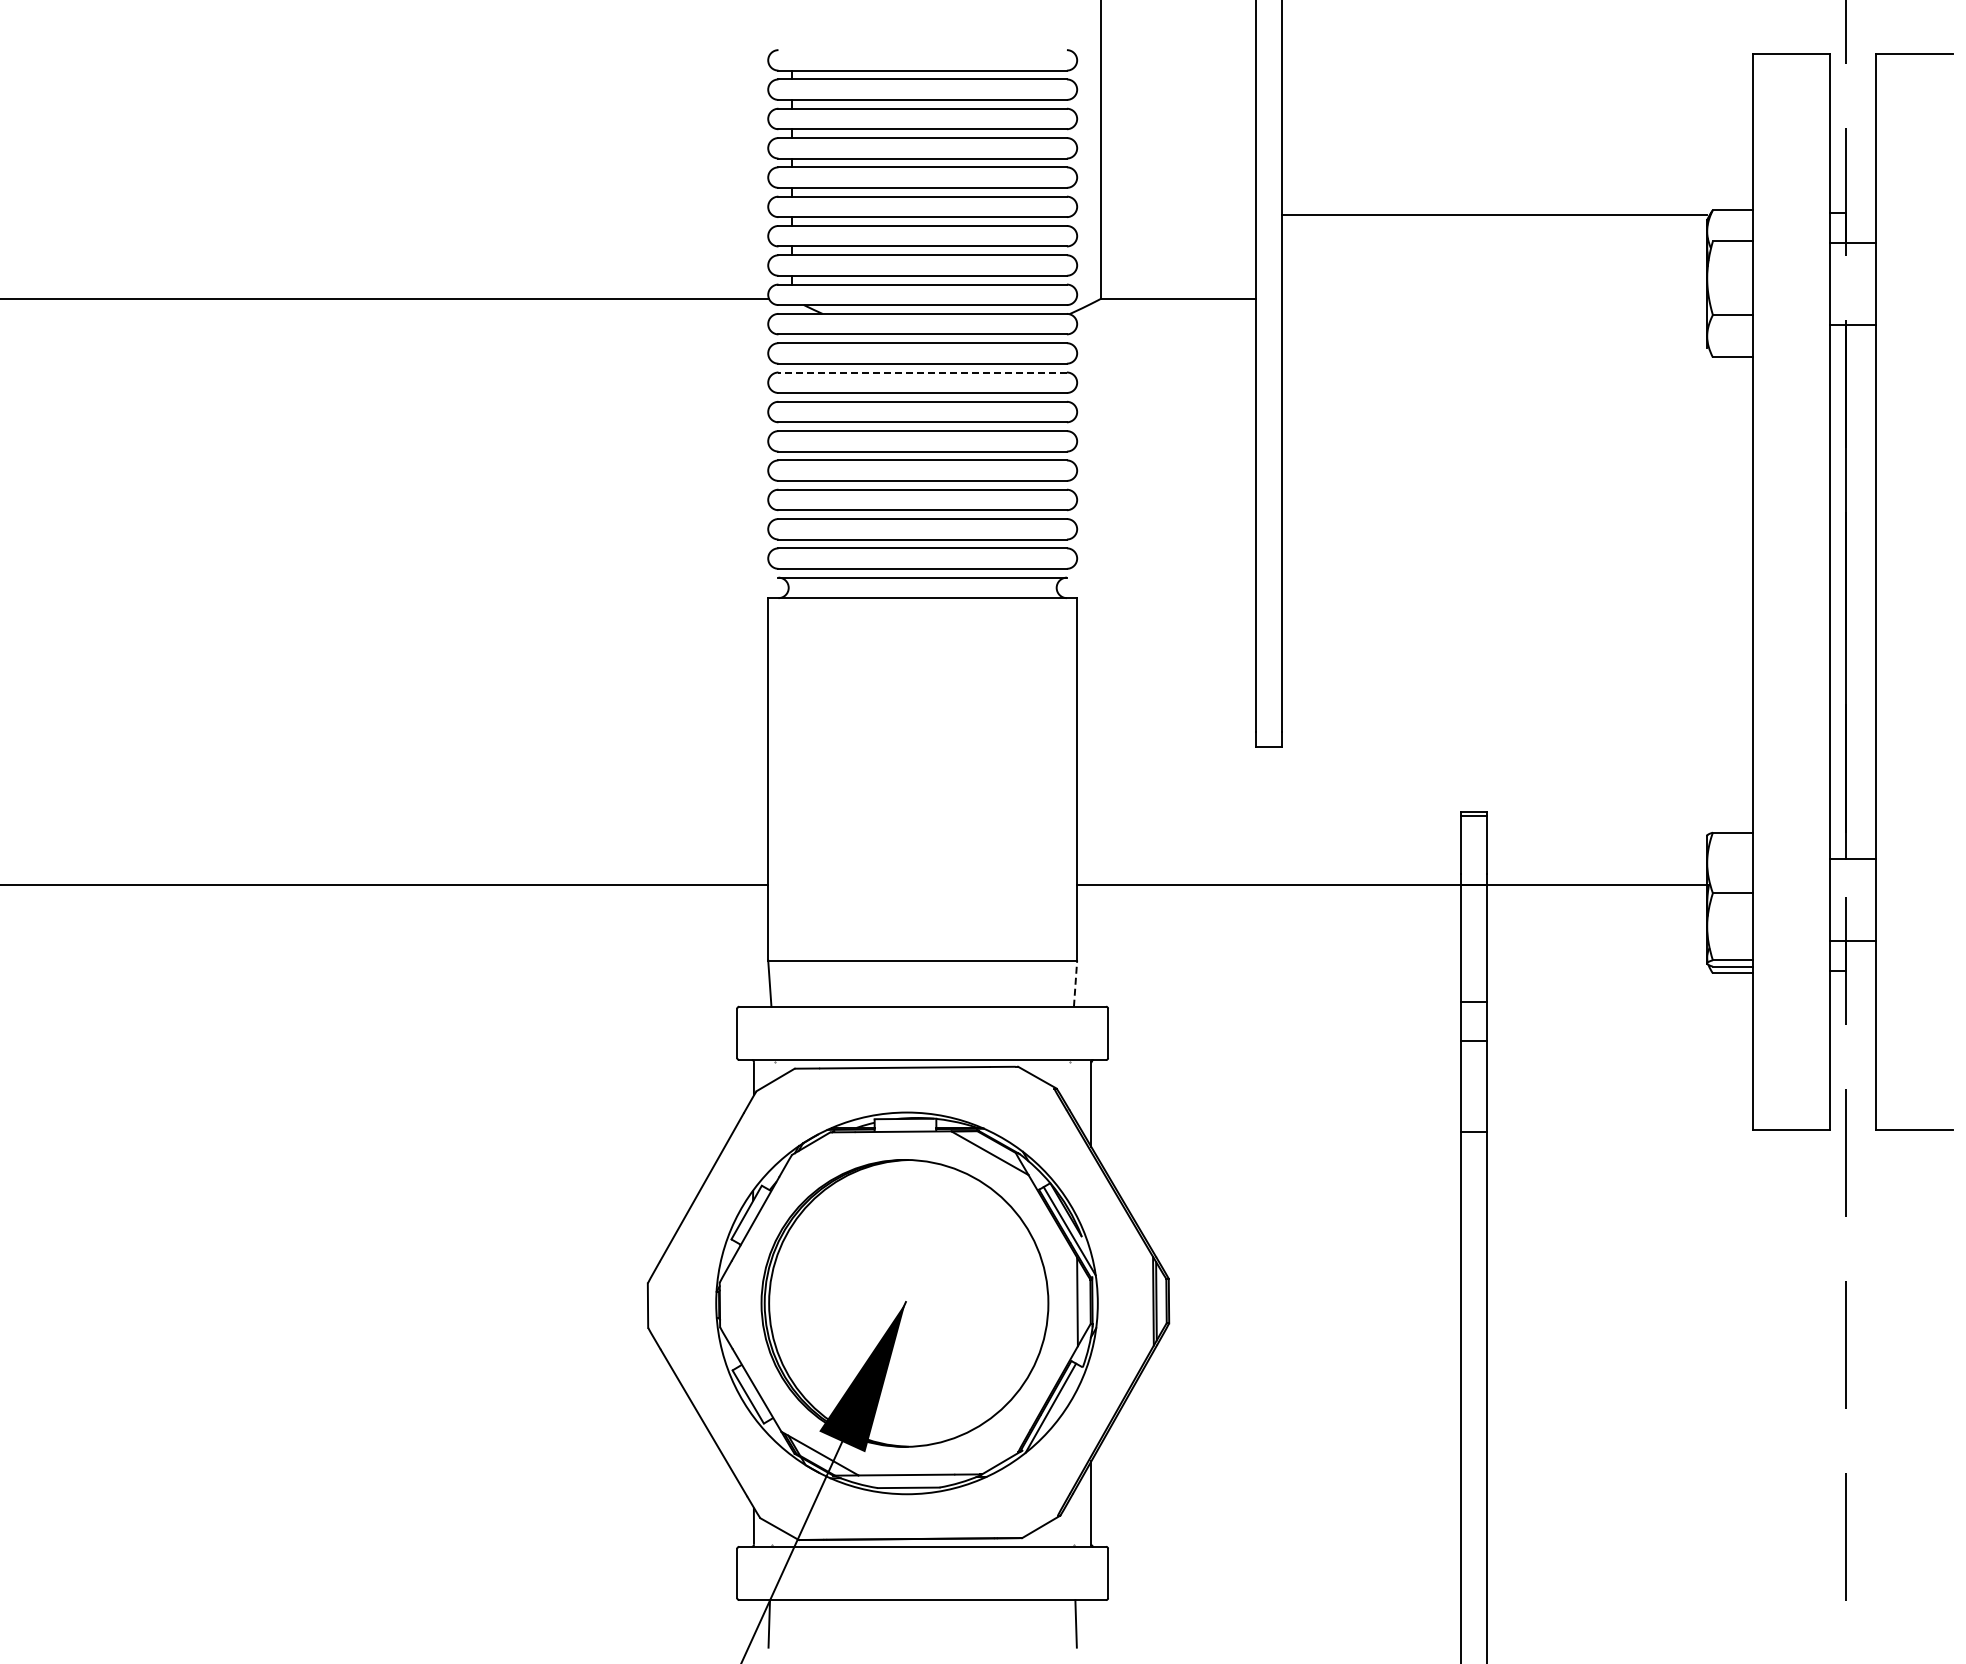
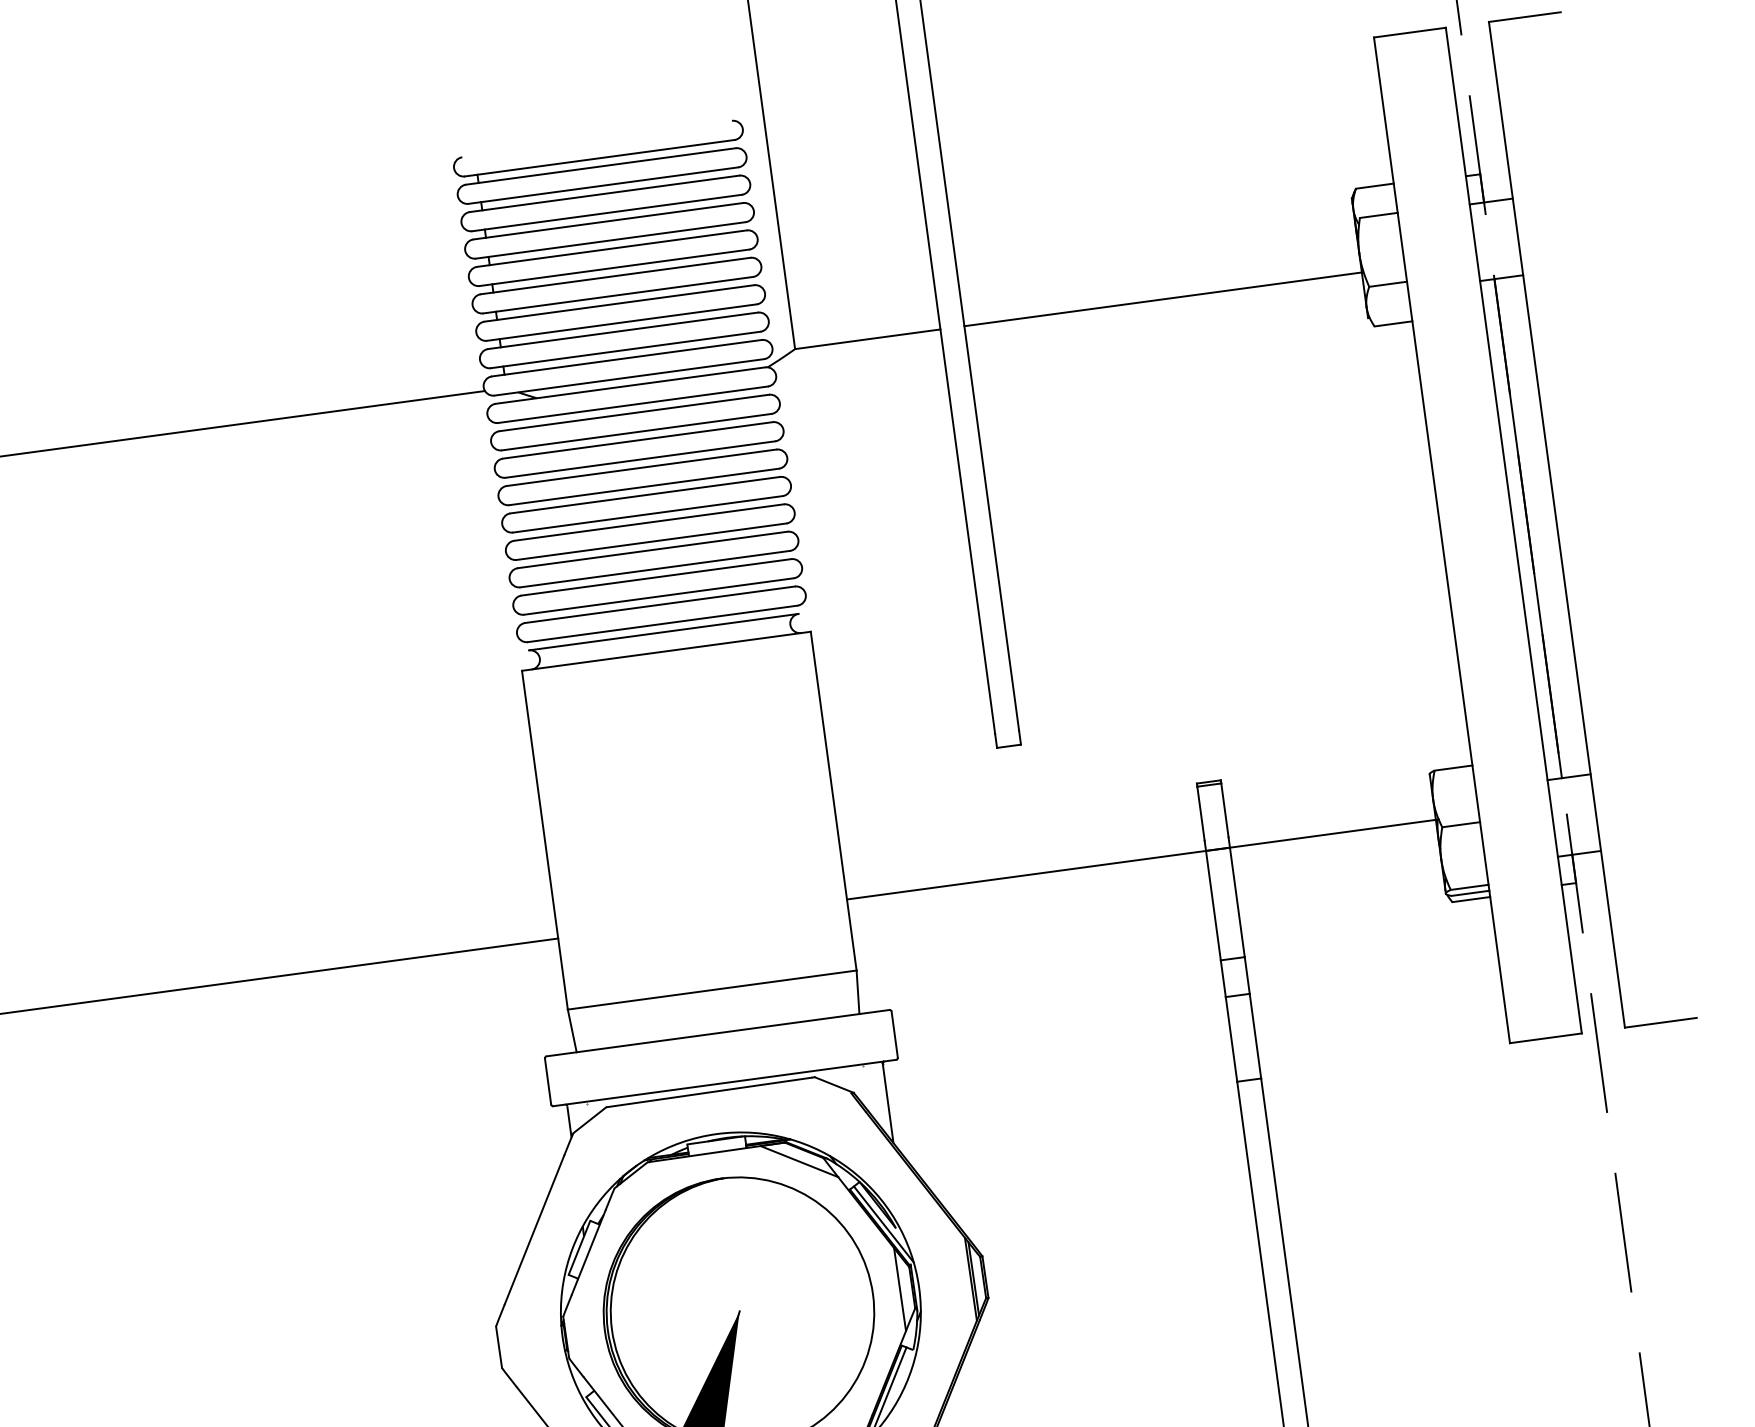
line: (1494, 214) -> (1163, 298), moved
line: (922, 372) -> (637, 440), dashed -> solid
line: (1075, 983) -> (857, 992), dashed -> solid

